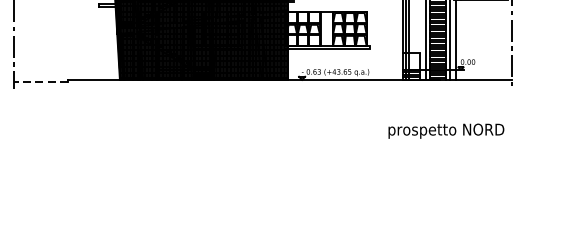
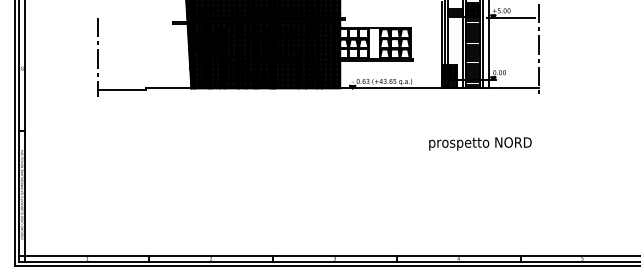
hatch: (411, 60) -> (449, 71), added
line: (41, 82) -> (121, 90), dashed -> solid
text: (446, 130) -> (480, 143), moved

